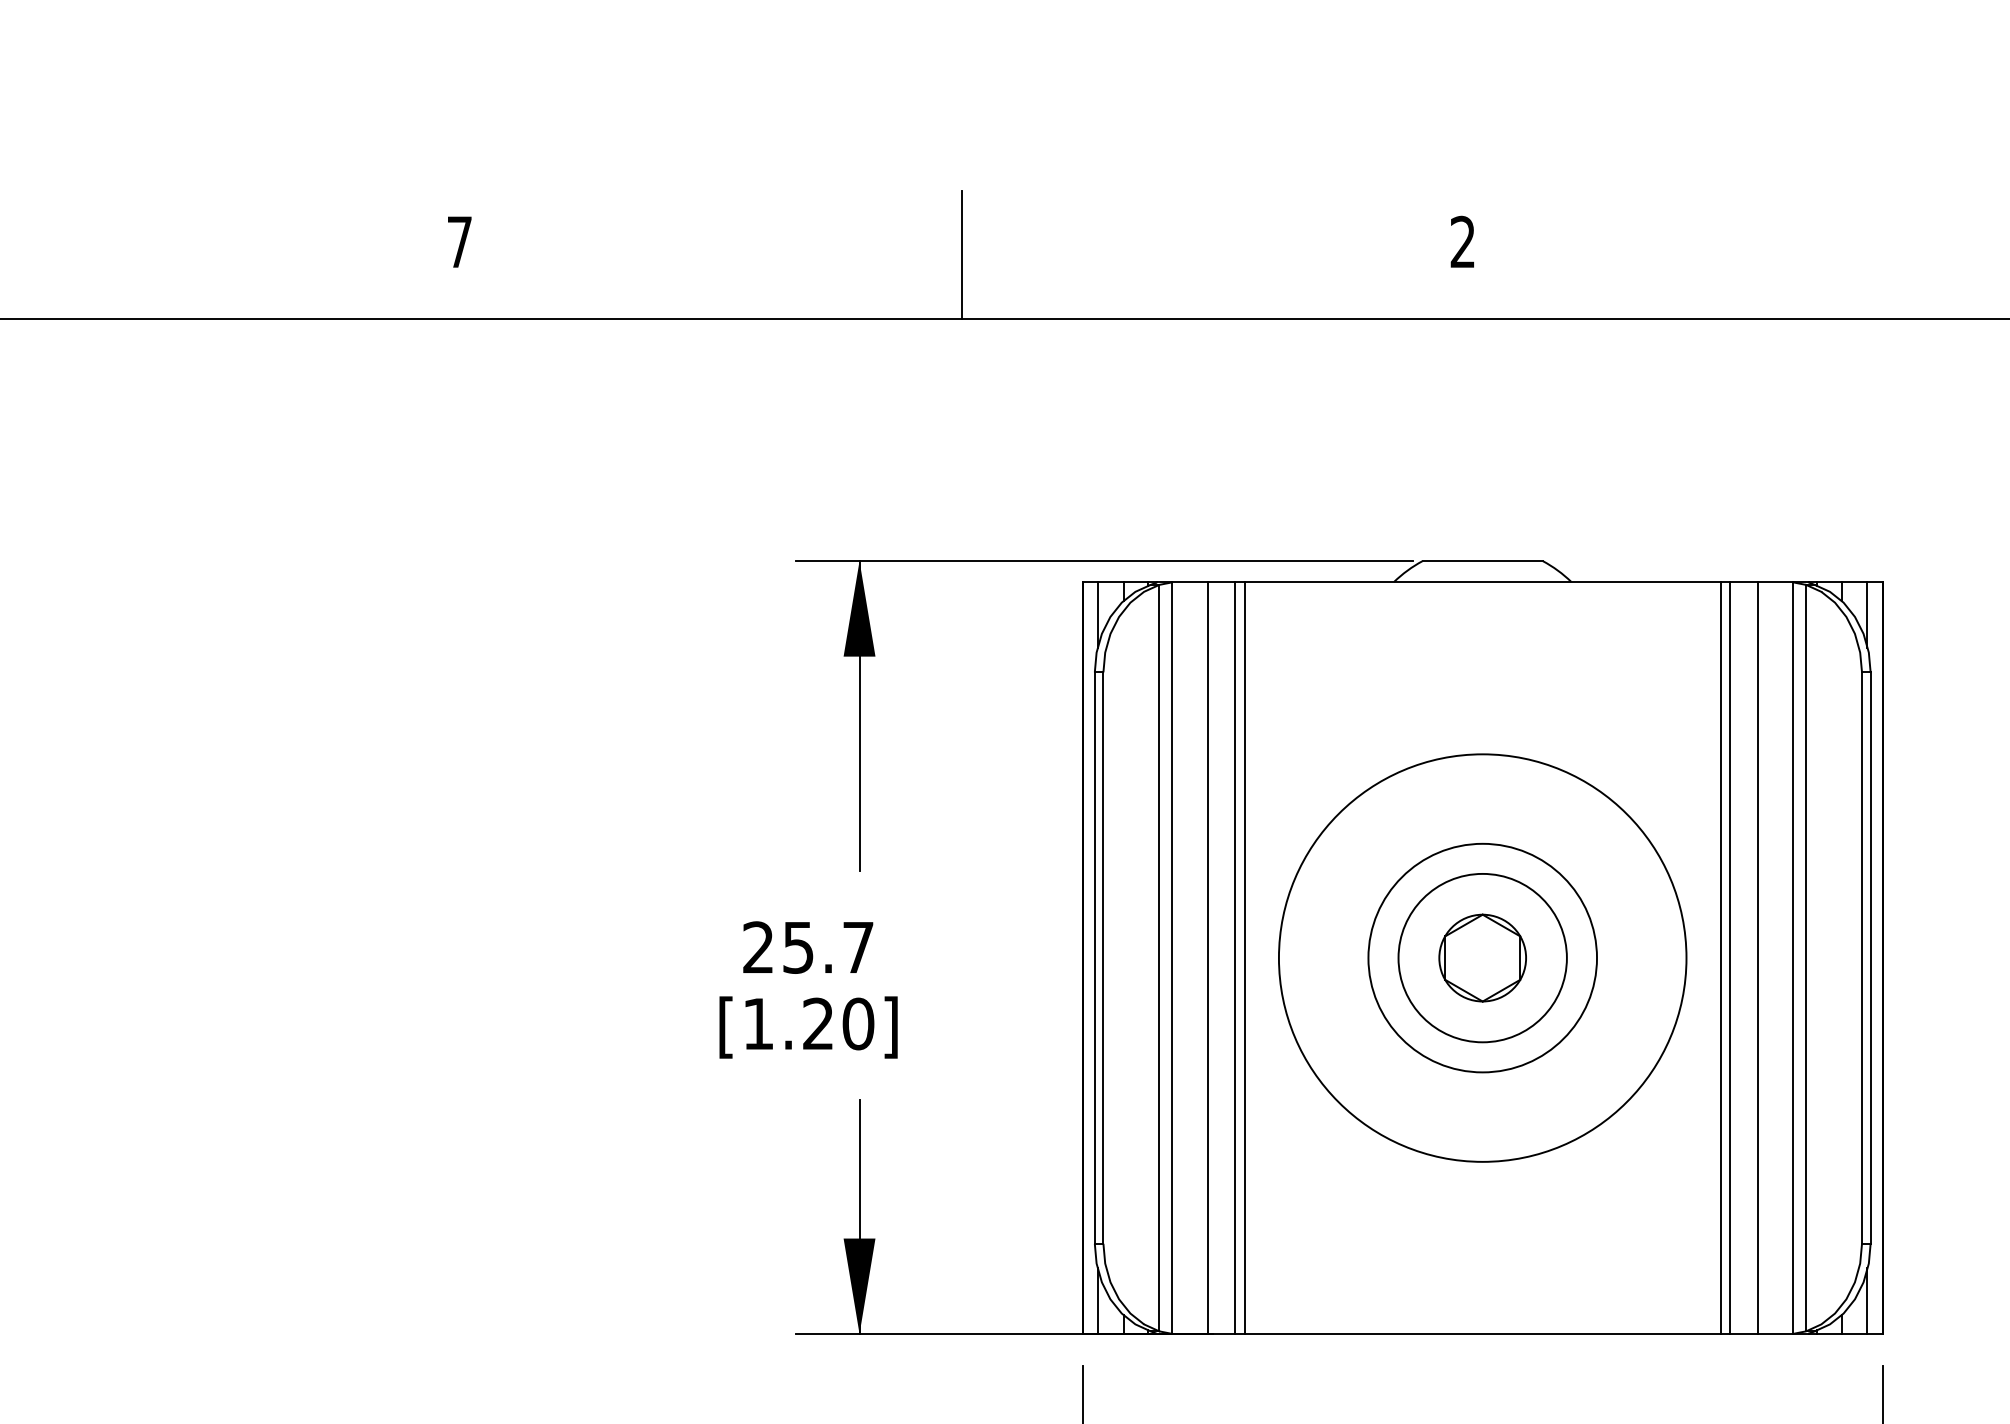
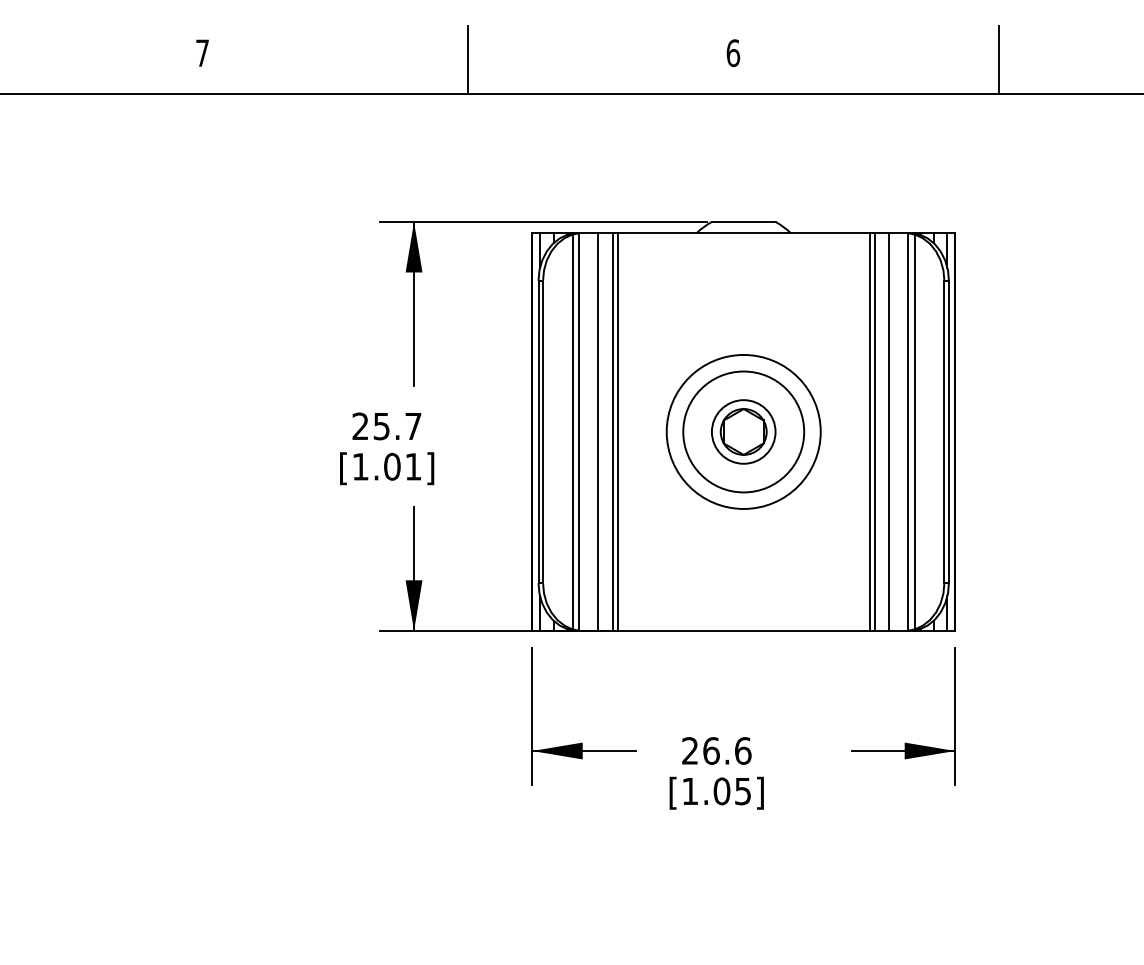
text: (1463, 242) -> (733, 53), 2 -> 6
line: (1964, 254) -> (998, 59), added
circle: (1482, 957) -> (743, 431), size x0.71
circle: (1482, 957) -> (743, 431), size x0.71
text: (837, 1023) -> (402, 466), [1.20] -> [1.01]

